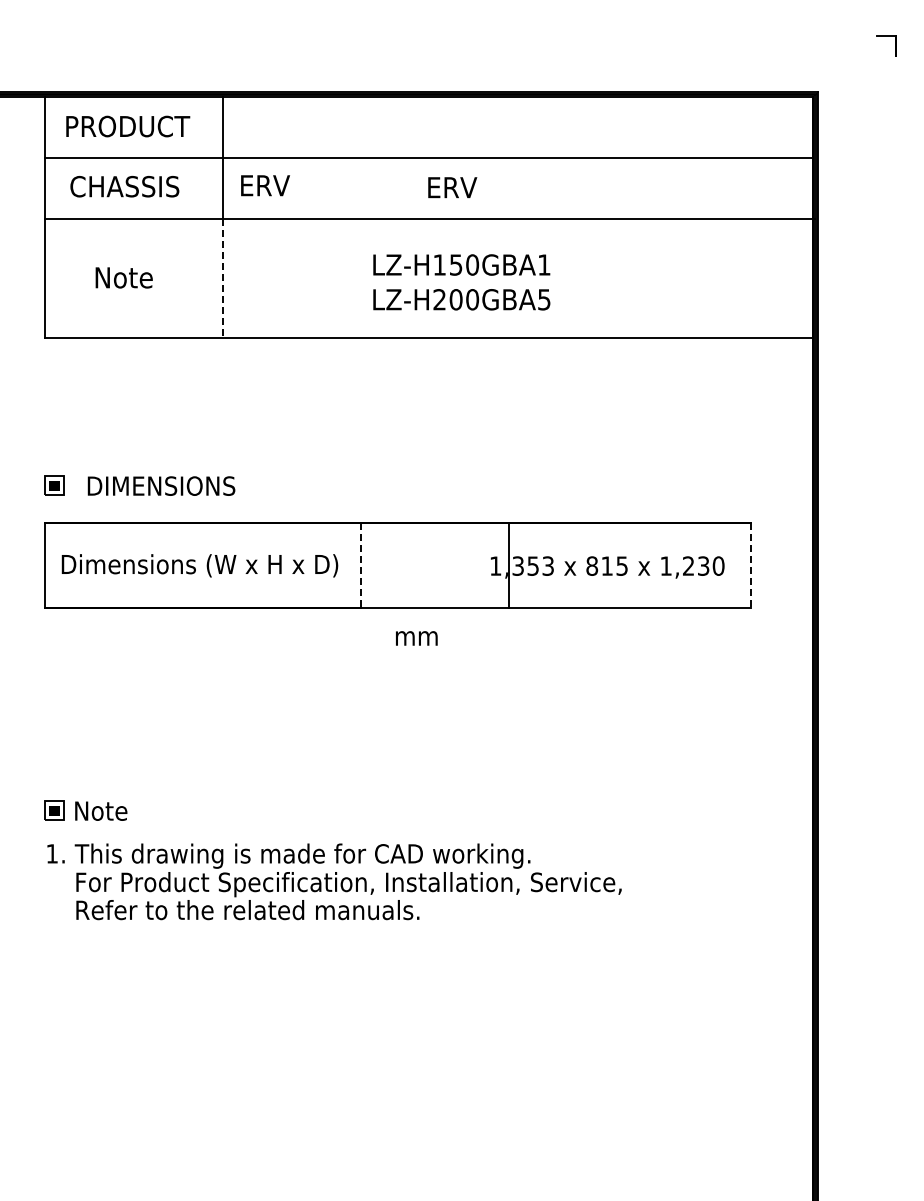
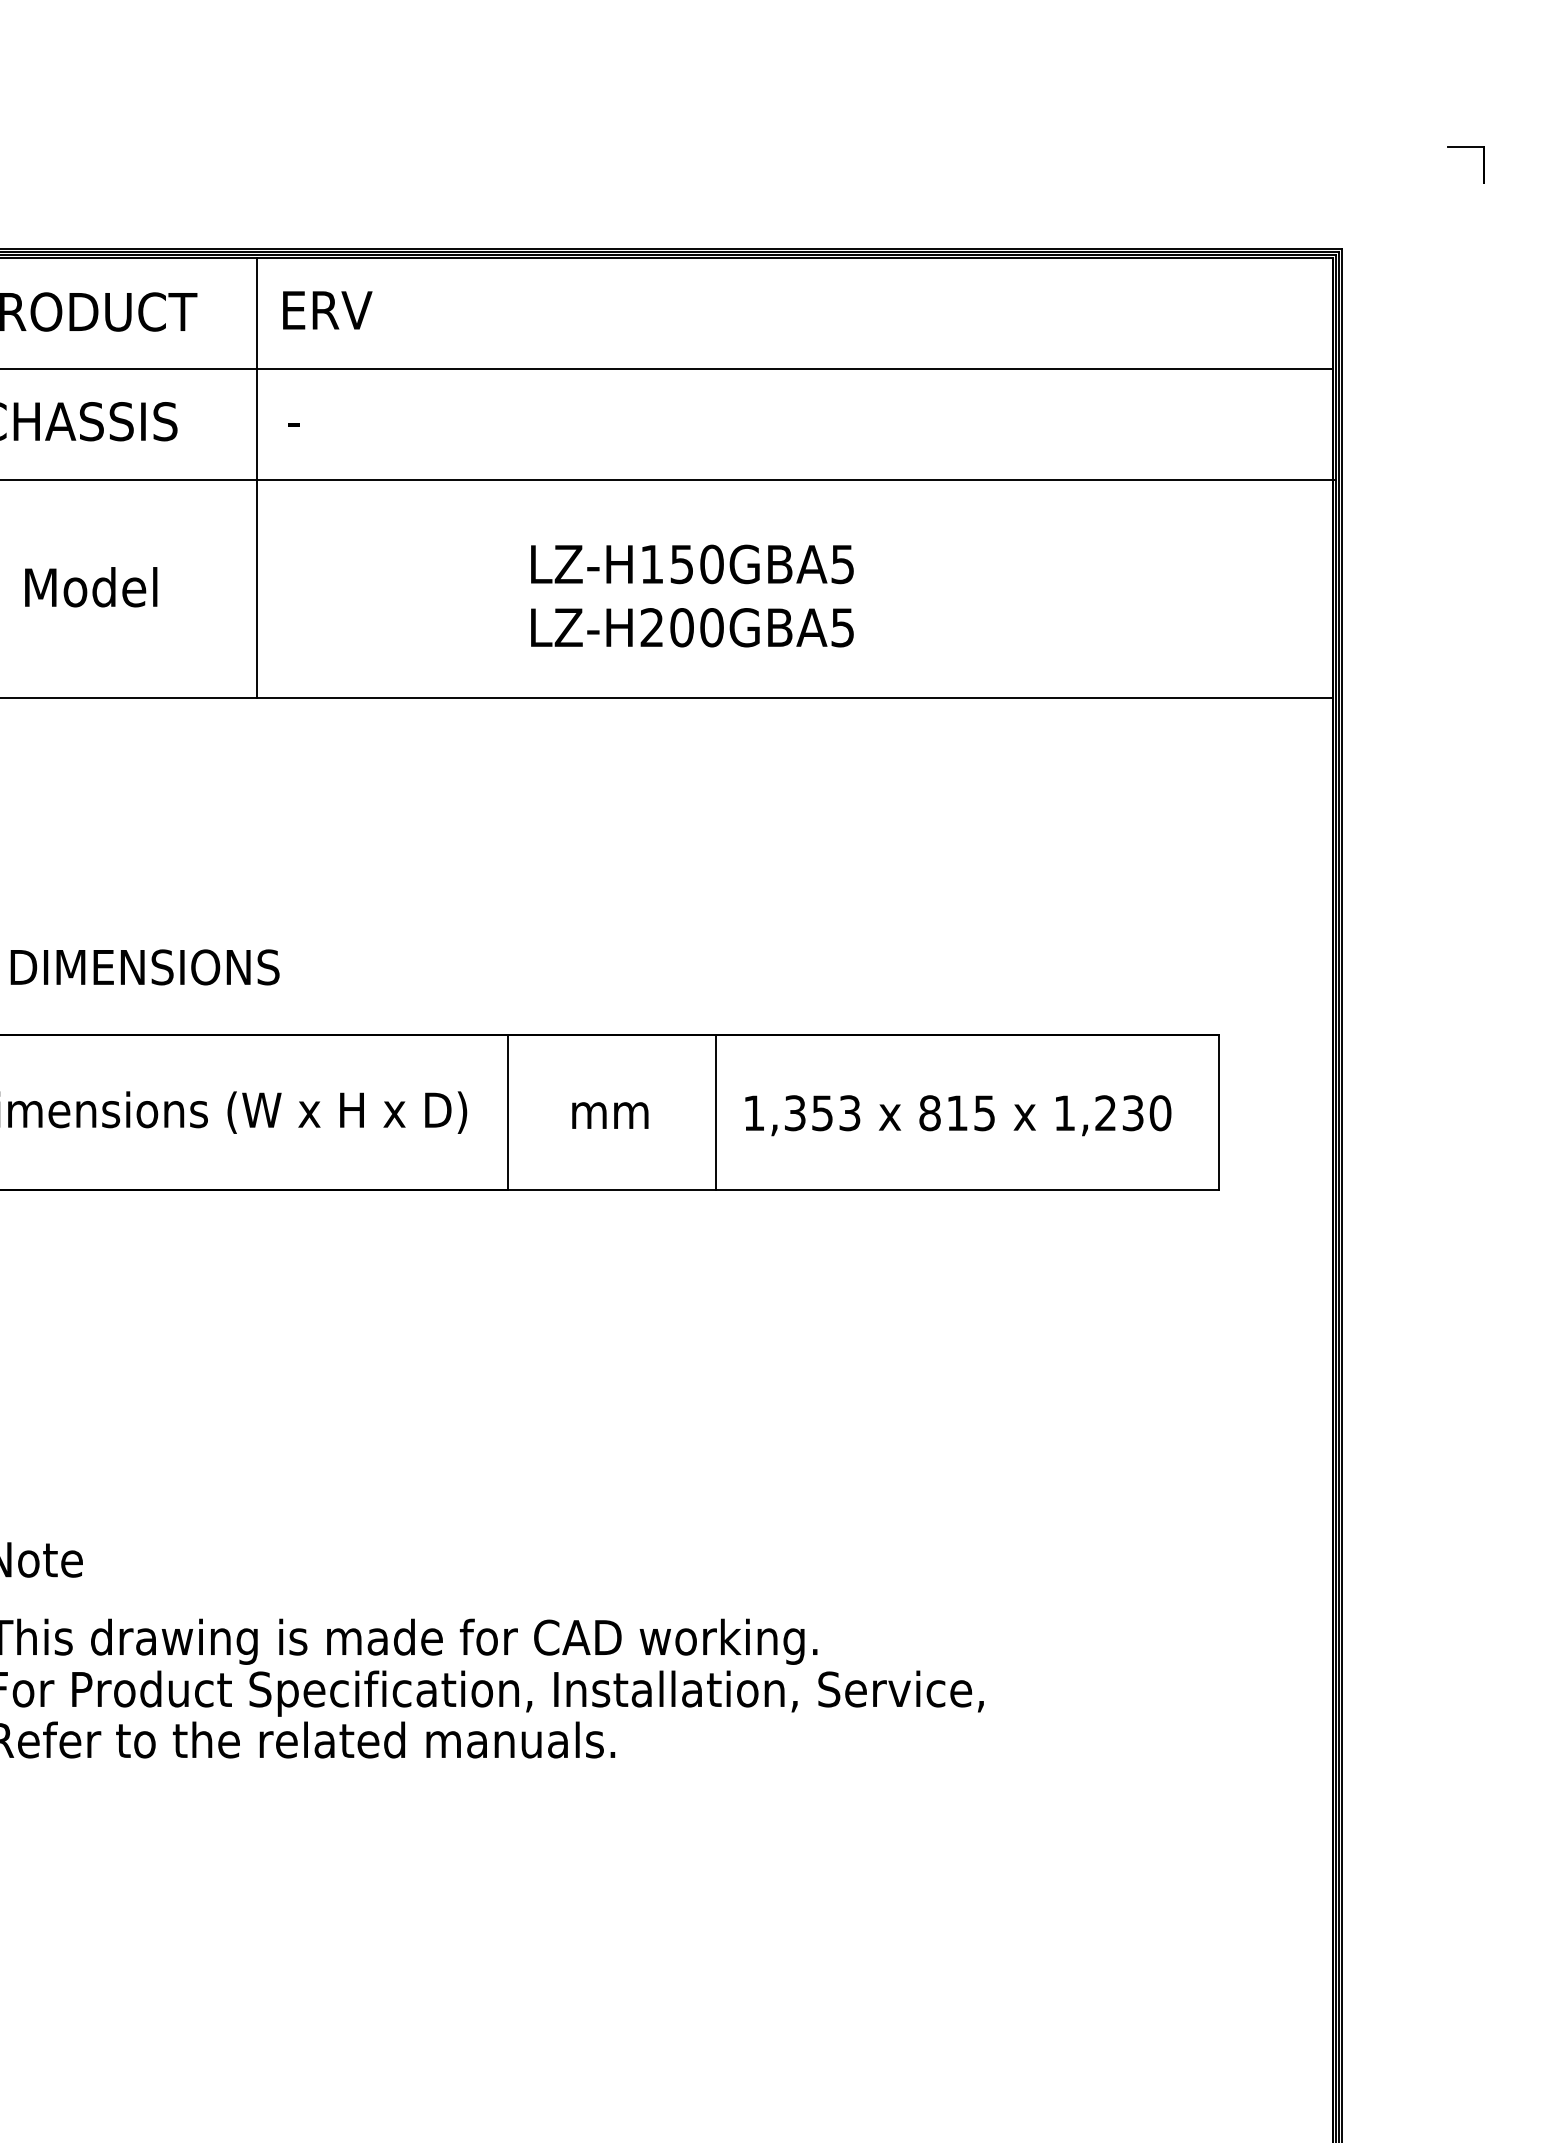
text: (265, 185) -> (334, 419), ERV -> -
text: (452, 187) -> (327, 310), moved
text: (544, 264) -> (843, 563), LZ-H150GBA1 -> LZ-H150GBA5
text: (133, 277) -> (94, 587), Note -> Model
line: (223, 278) -> (258, 588), dashed -> solid
line: (509, 565) -> (717, 1112), moved
line: (360, 566) -> (507, 1113), dashed -> solid
line: (750, 566) -> (1218, 1113), dashed -> solid
text: (416, 638) -> (609, 1115), moved

